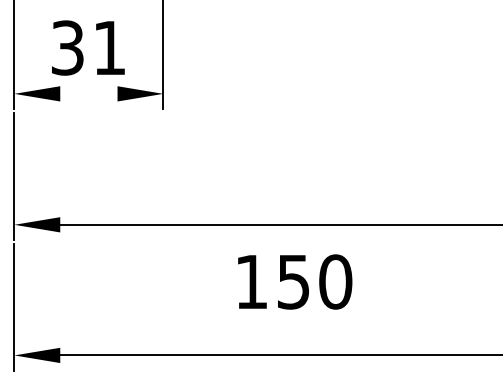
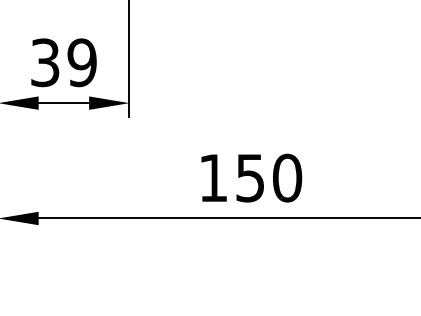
text: (109, 47) -> (82, 62), 31 -> 39
line: (88, 93) -> (63, 102), added
text: (295, 281) -> (252, 177), moved

